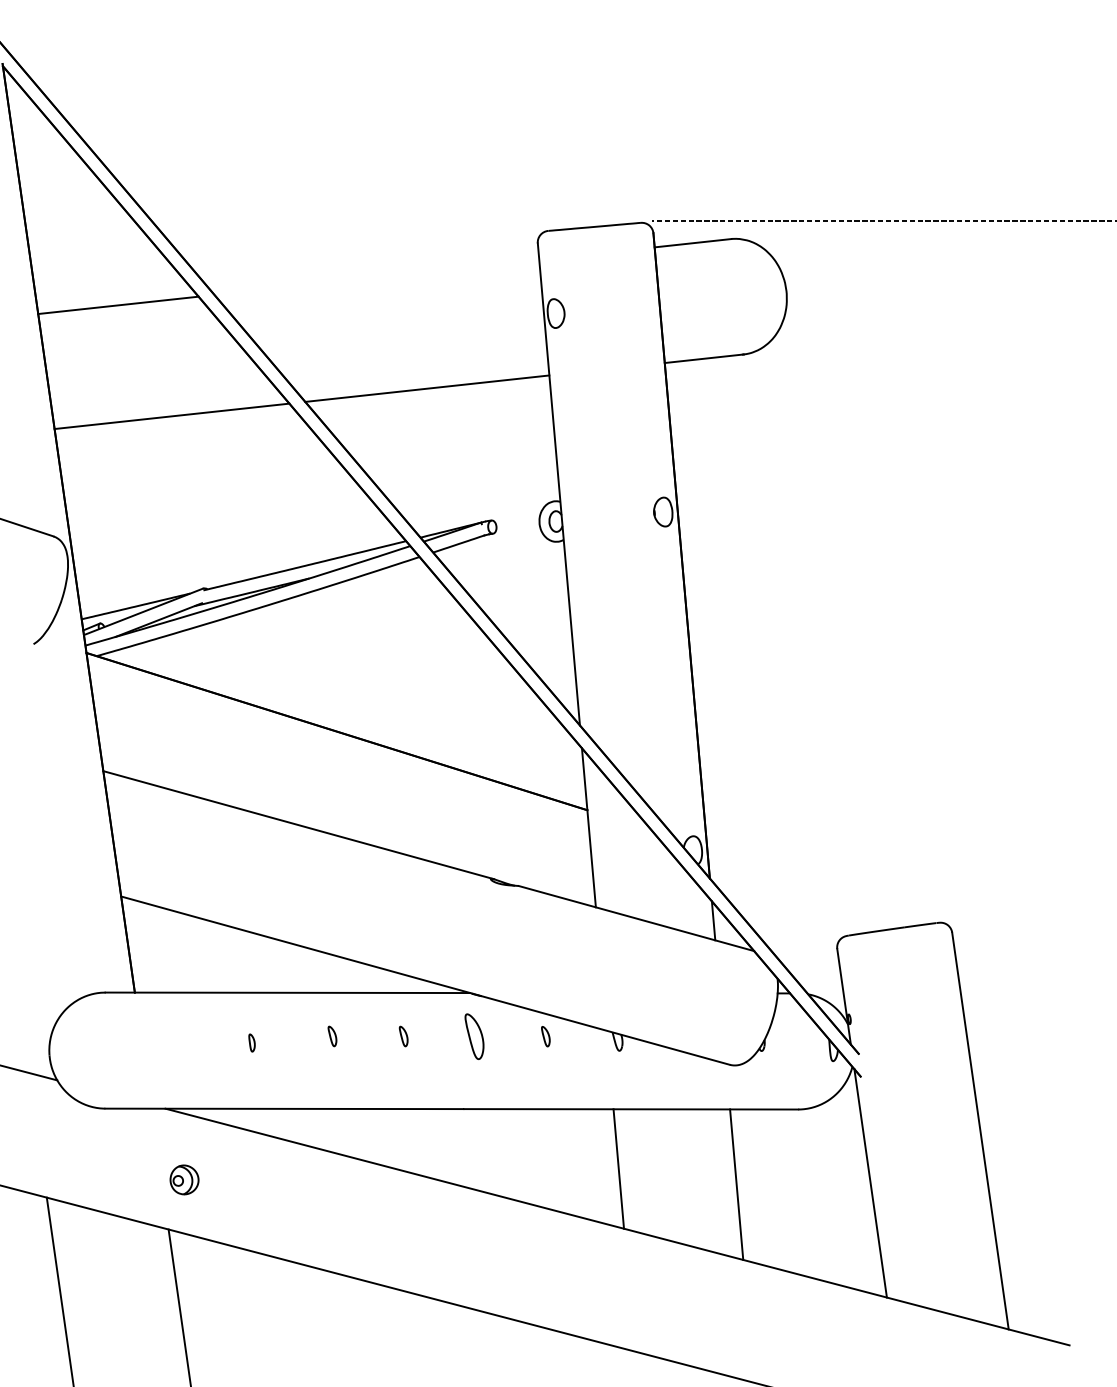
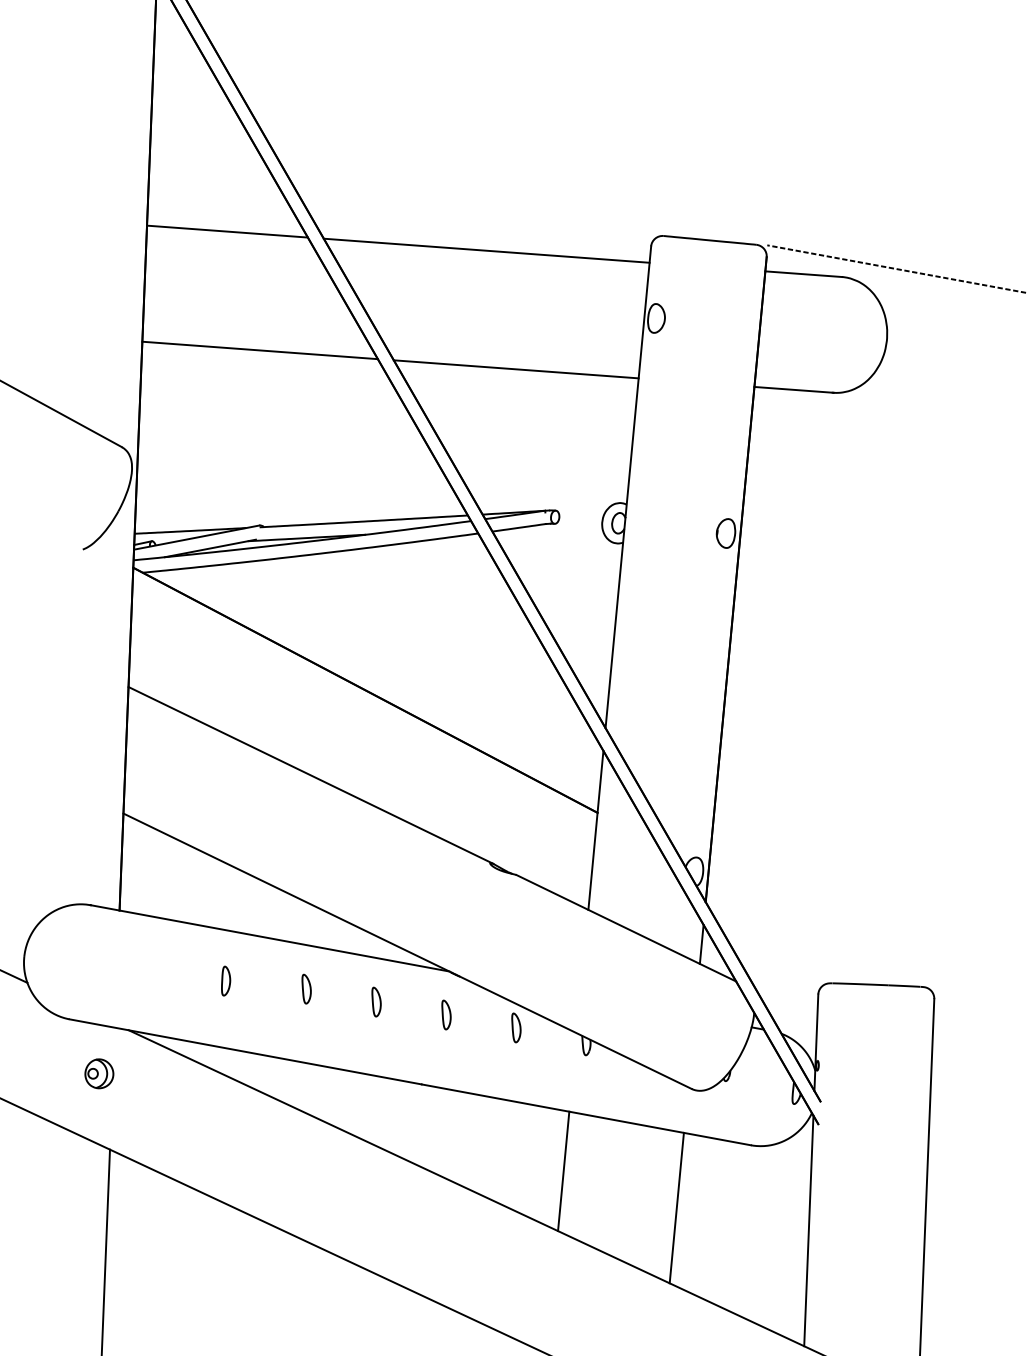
line: (376, 276) -> (486, 249), added
part: (332, 1036) -> (306, 989), size x1.43
part: (403, 1036) -> (375, 1002), size x1.43
part: (474, 1036) -> (445, 1015), size x0.62
part: (545, 1036) -> (515, 1027), size x1.43
part: (251, 1042) -> (225, 980), size x1.67
part: (184, 1179) -> (99, 1073), moved

